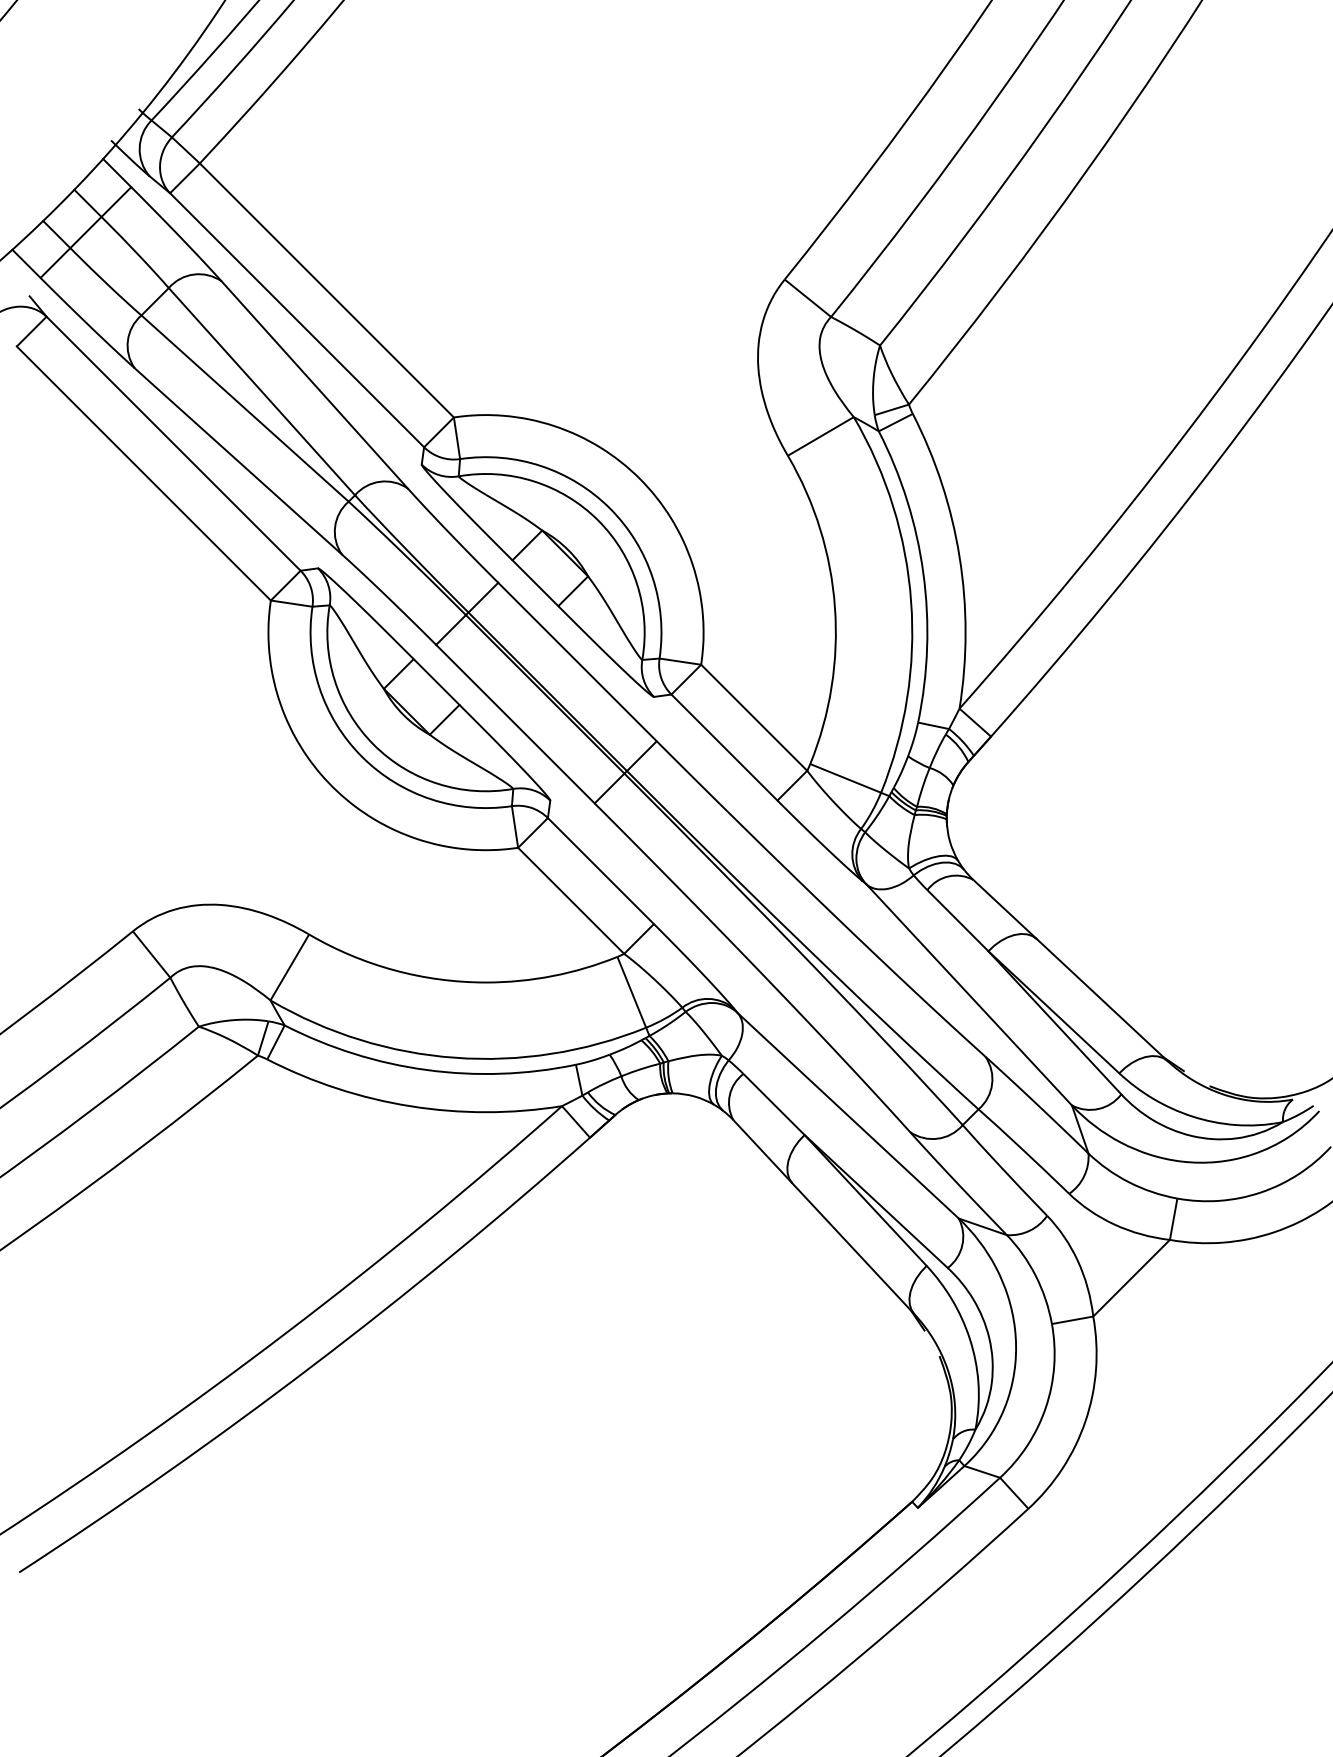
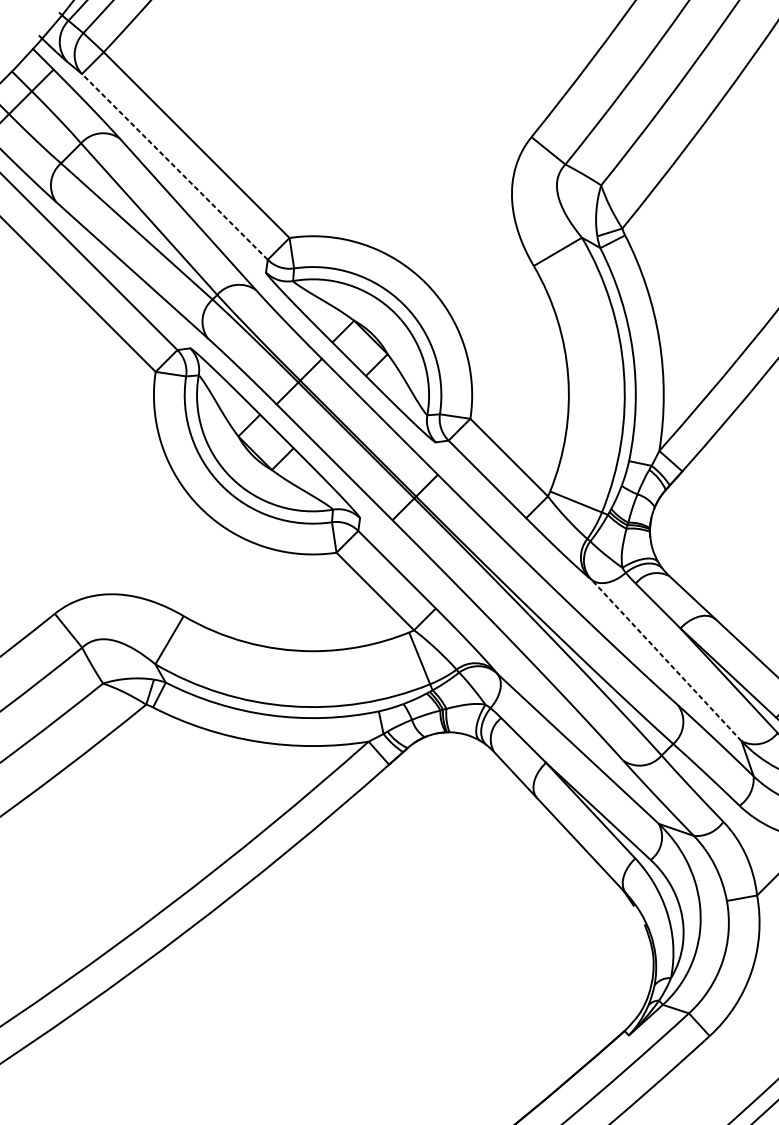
line: (297, 320) -> (175, 167), solid -> dashed
line: (969, 994) -> (666, 659), solid -> dashed

